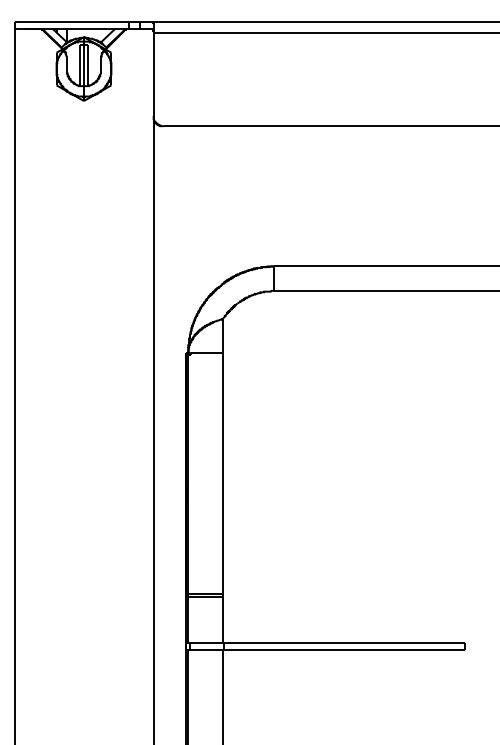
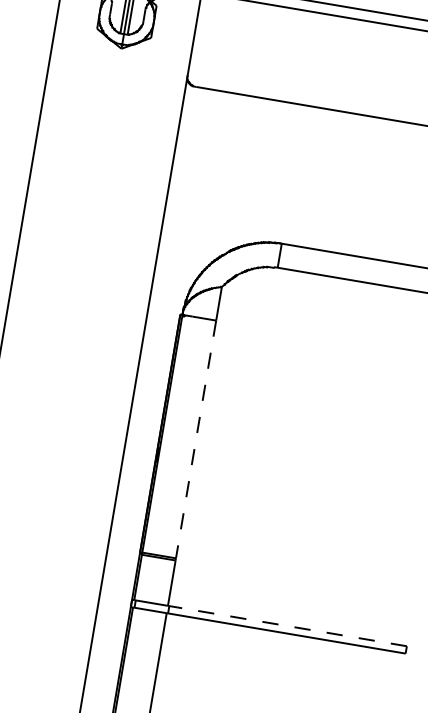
line: (222, 473) -> (196, 439), solid -> dashed
line: (343, 642) -> (287, 625), solid -> dashed

